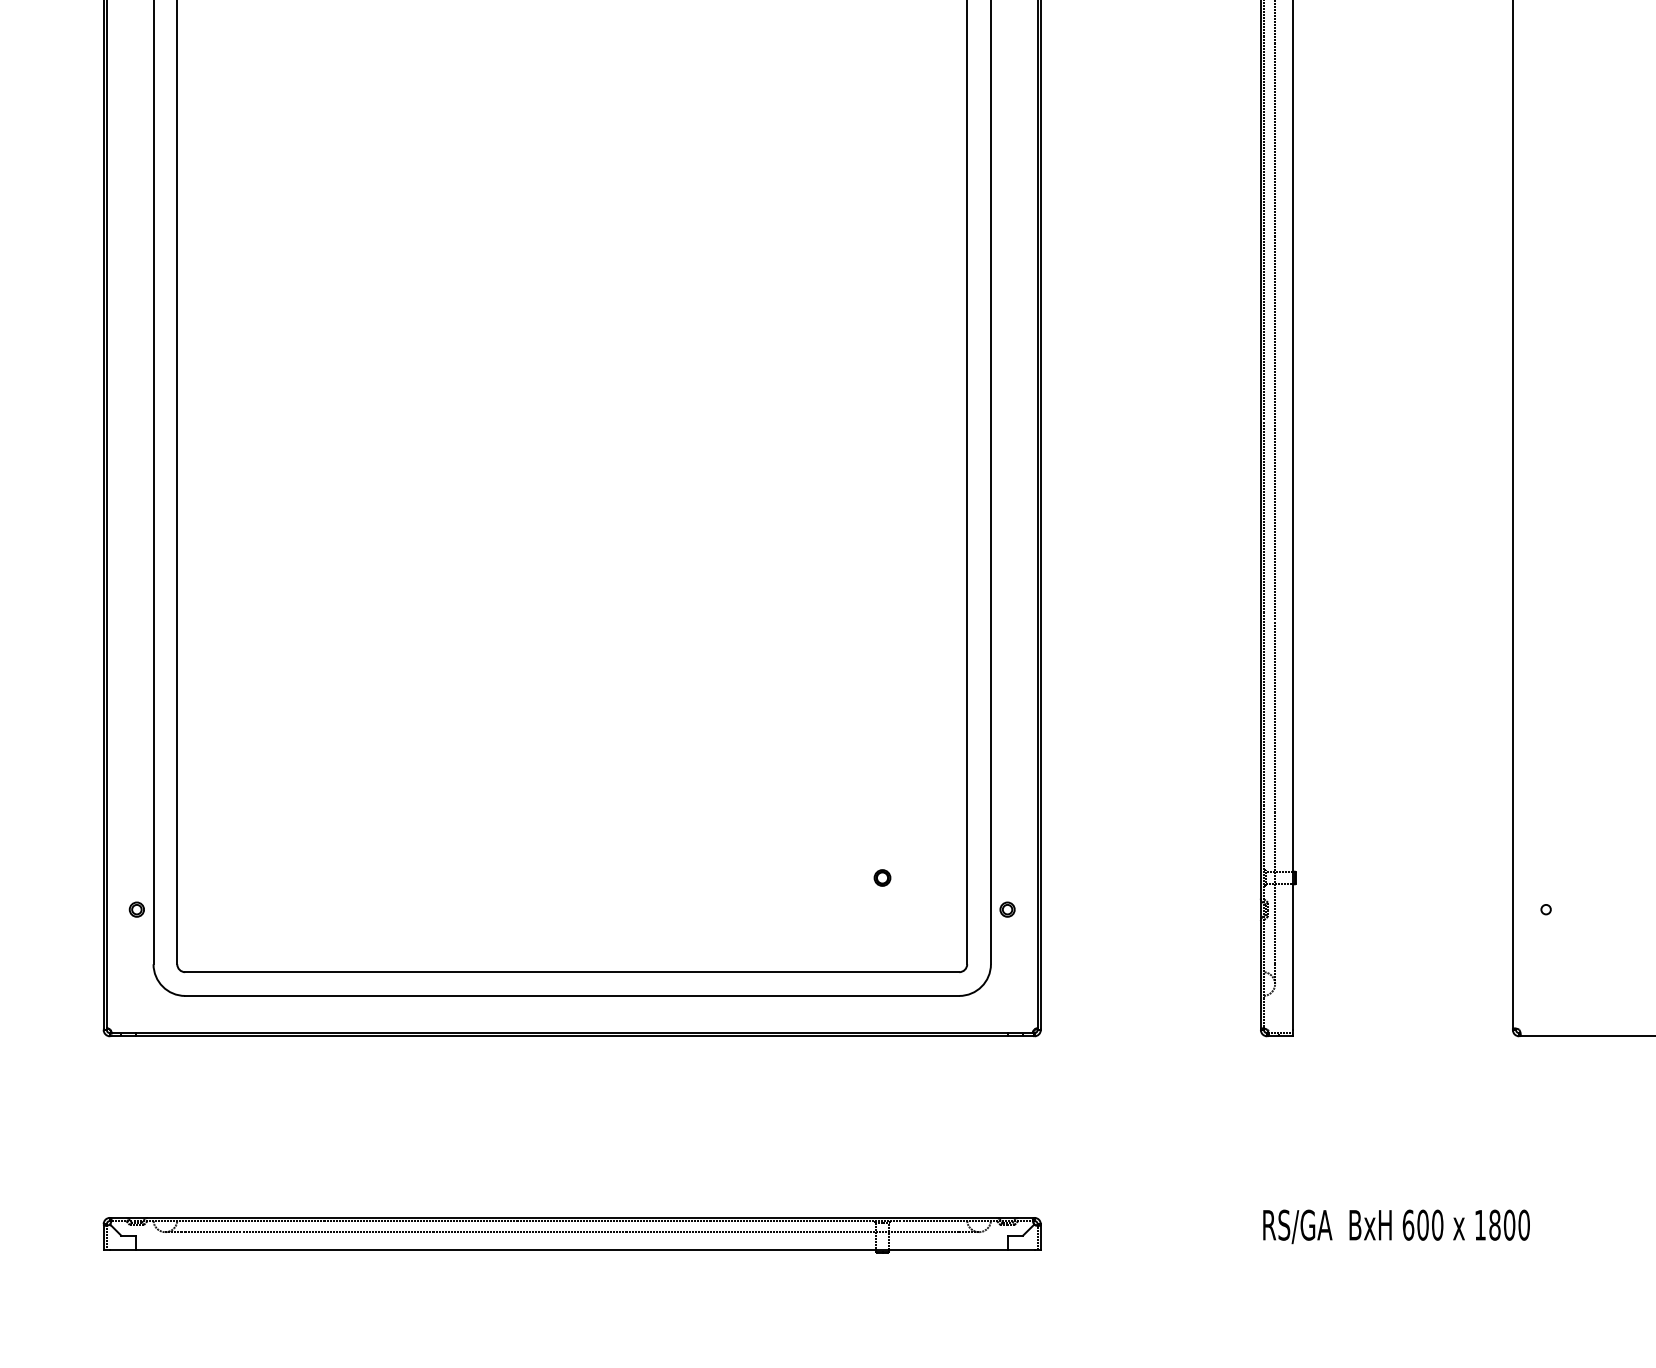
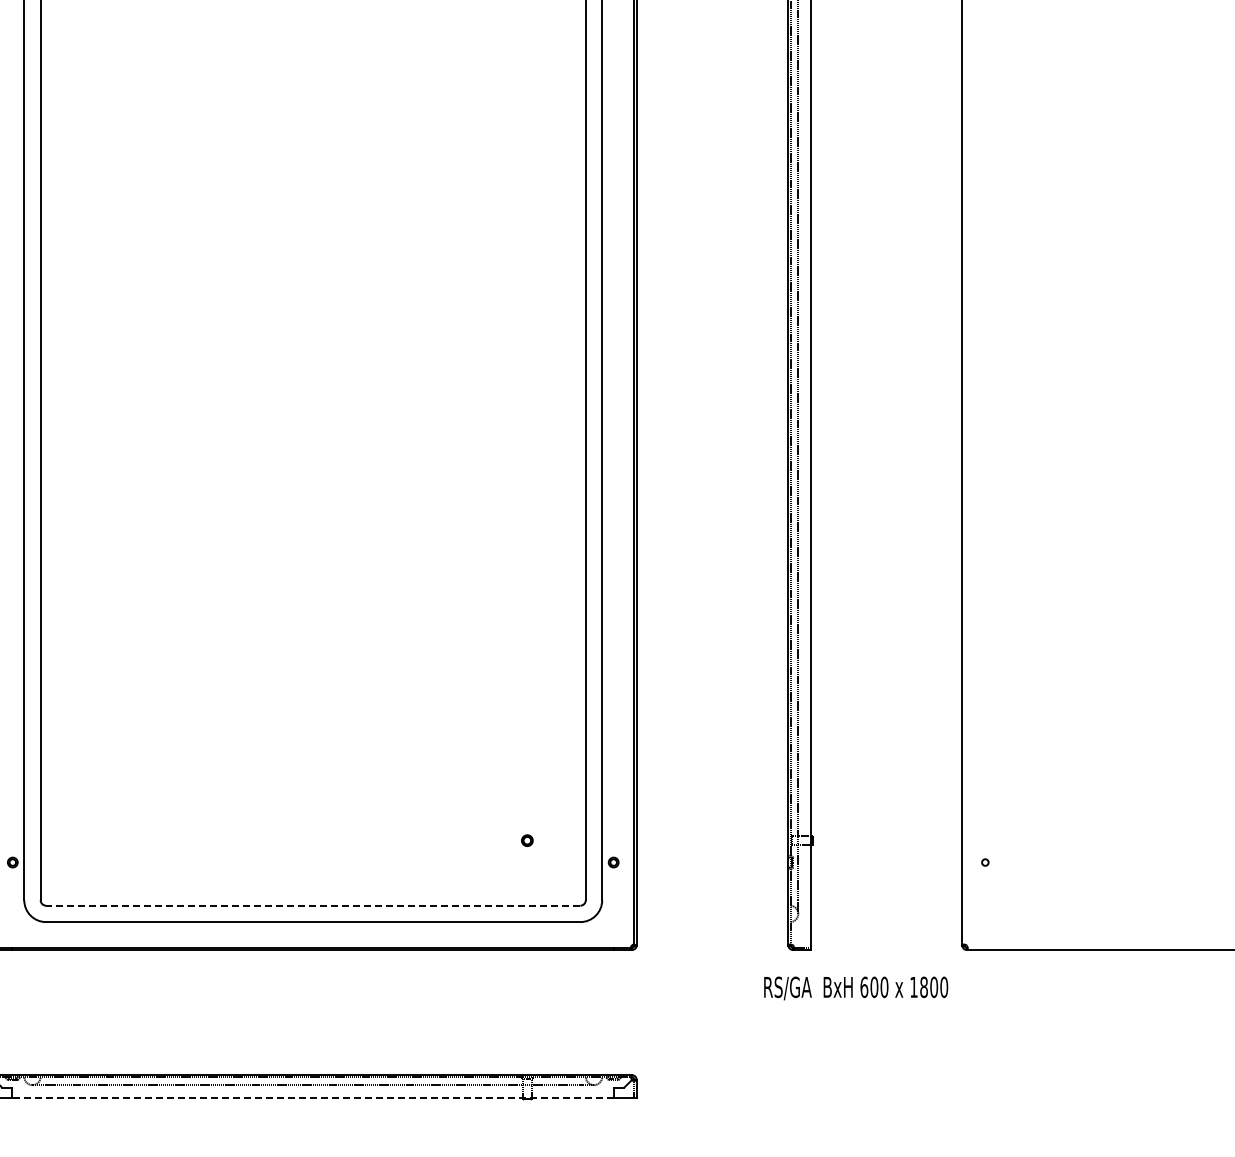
line: (571, 971) -> (312, 905), solid -> dashed
text: (1397, 1226) -> (856, 988), moved
line: (572, 1250) -> (313, 1097), solid -> dashed

